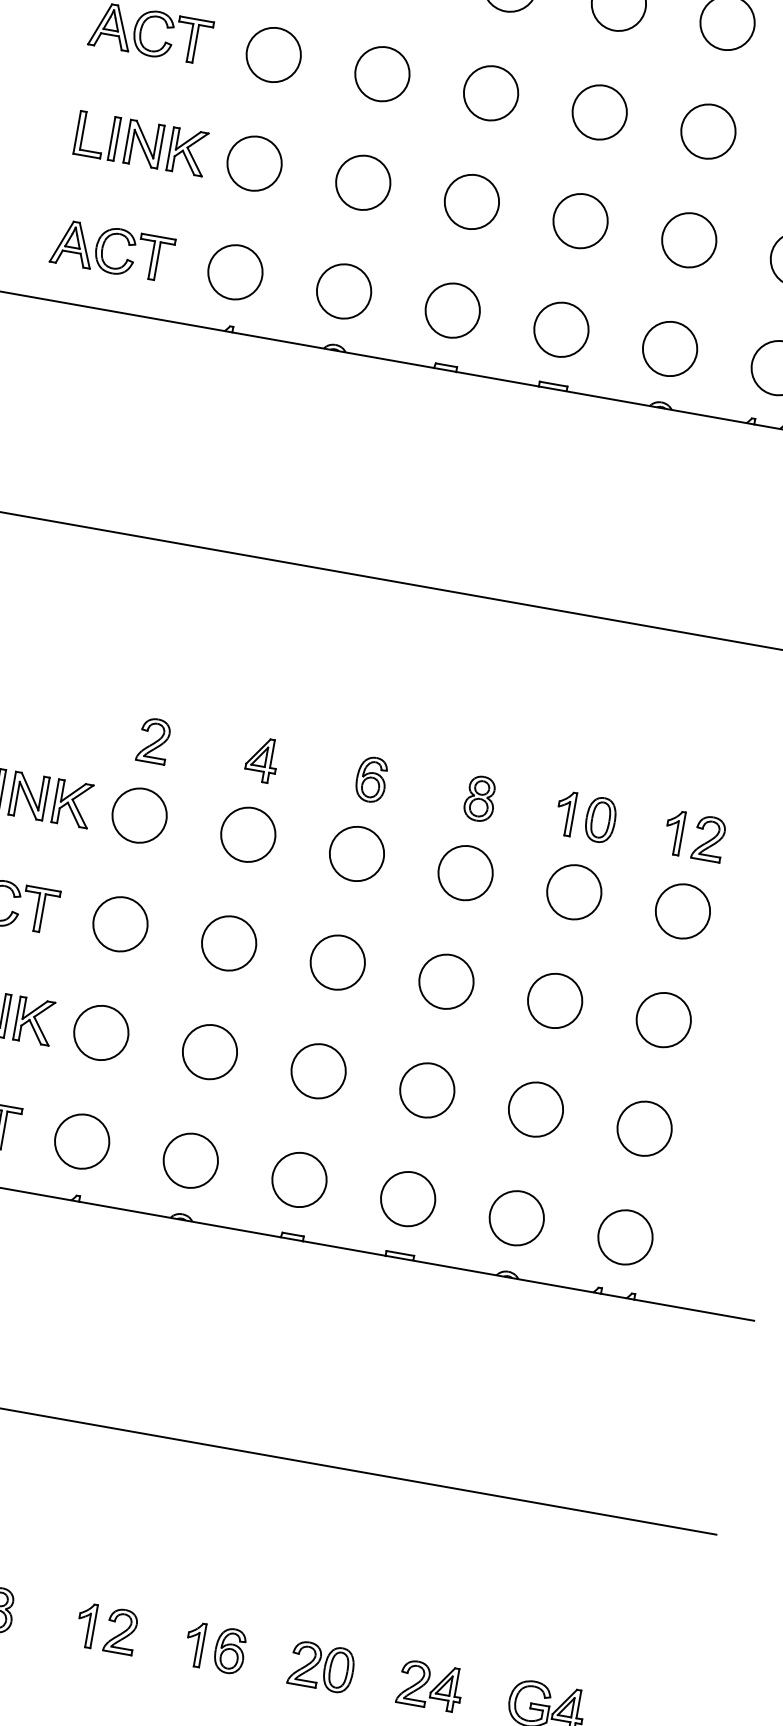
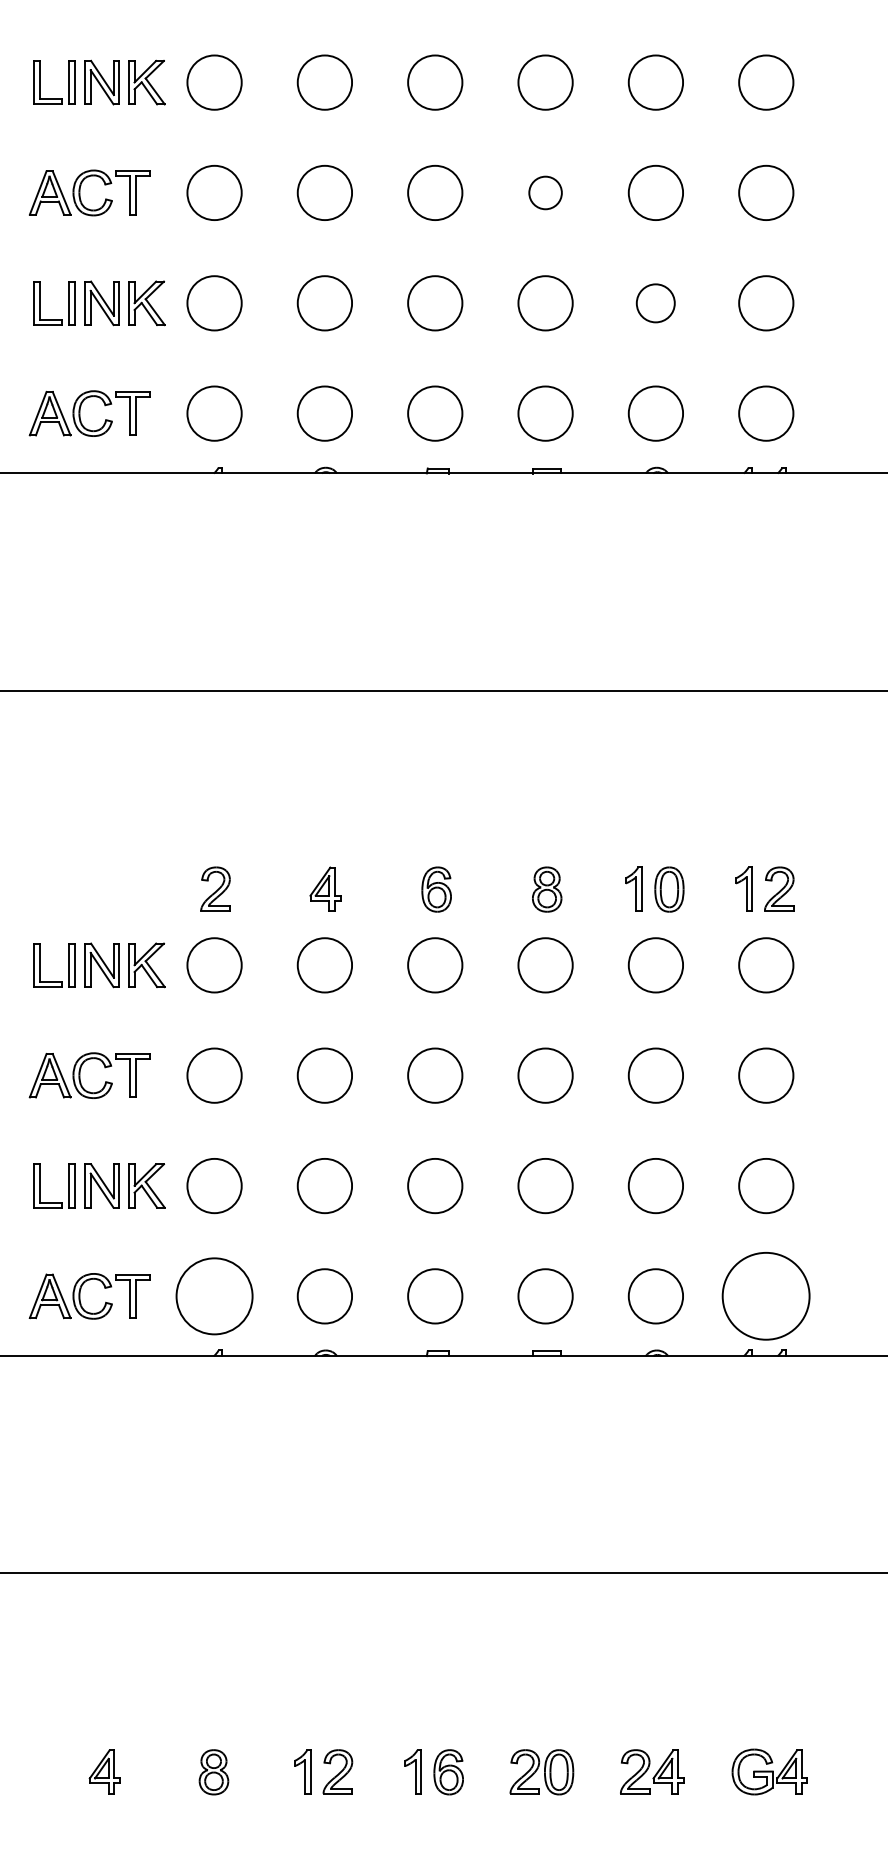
circle: (599, 112) -> (545, 192), size x0.6
circle: (688, 240) -> (655, 303), size x0.7
circle: (82, 1141) -> (214, 1296), size x1.4
circle: (625, 1237) -> (766, 1296), size x1.6

